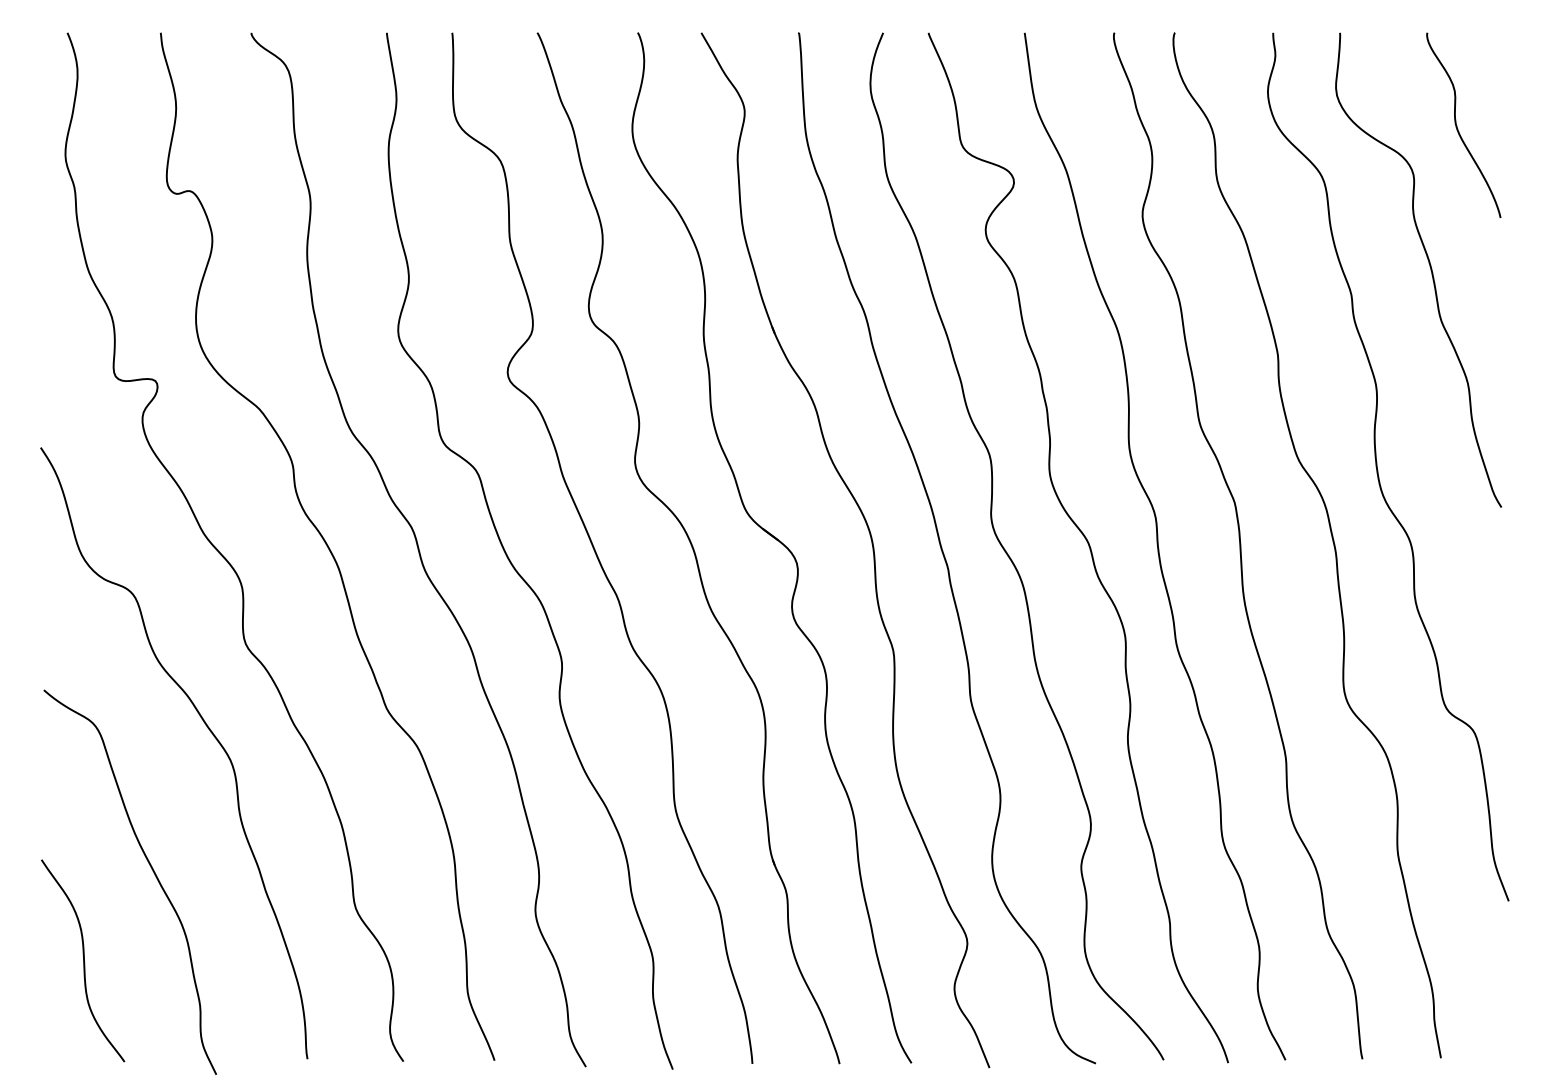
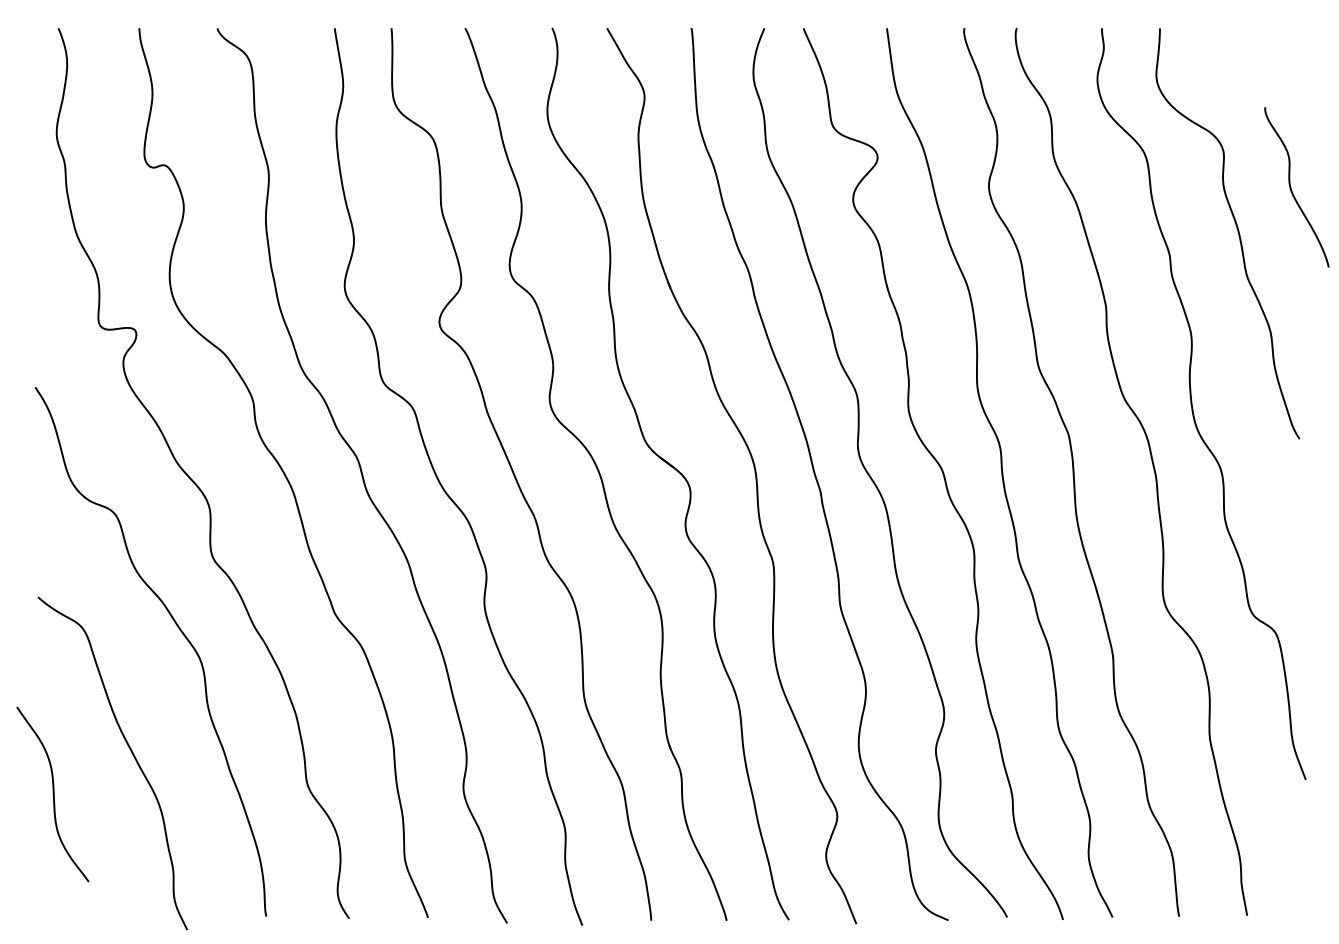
curve: (1457, 125) -> (1291, 187), moved
curve: (82, 960) -> (52, 794), moved

